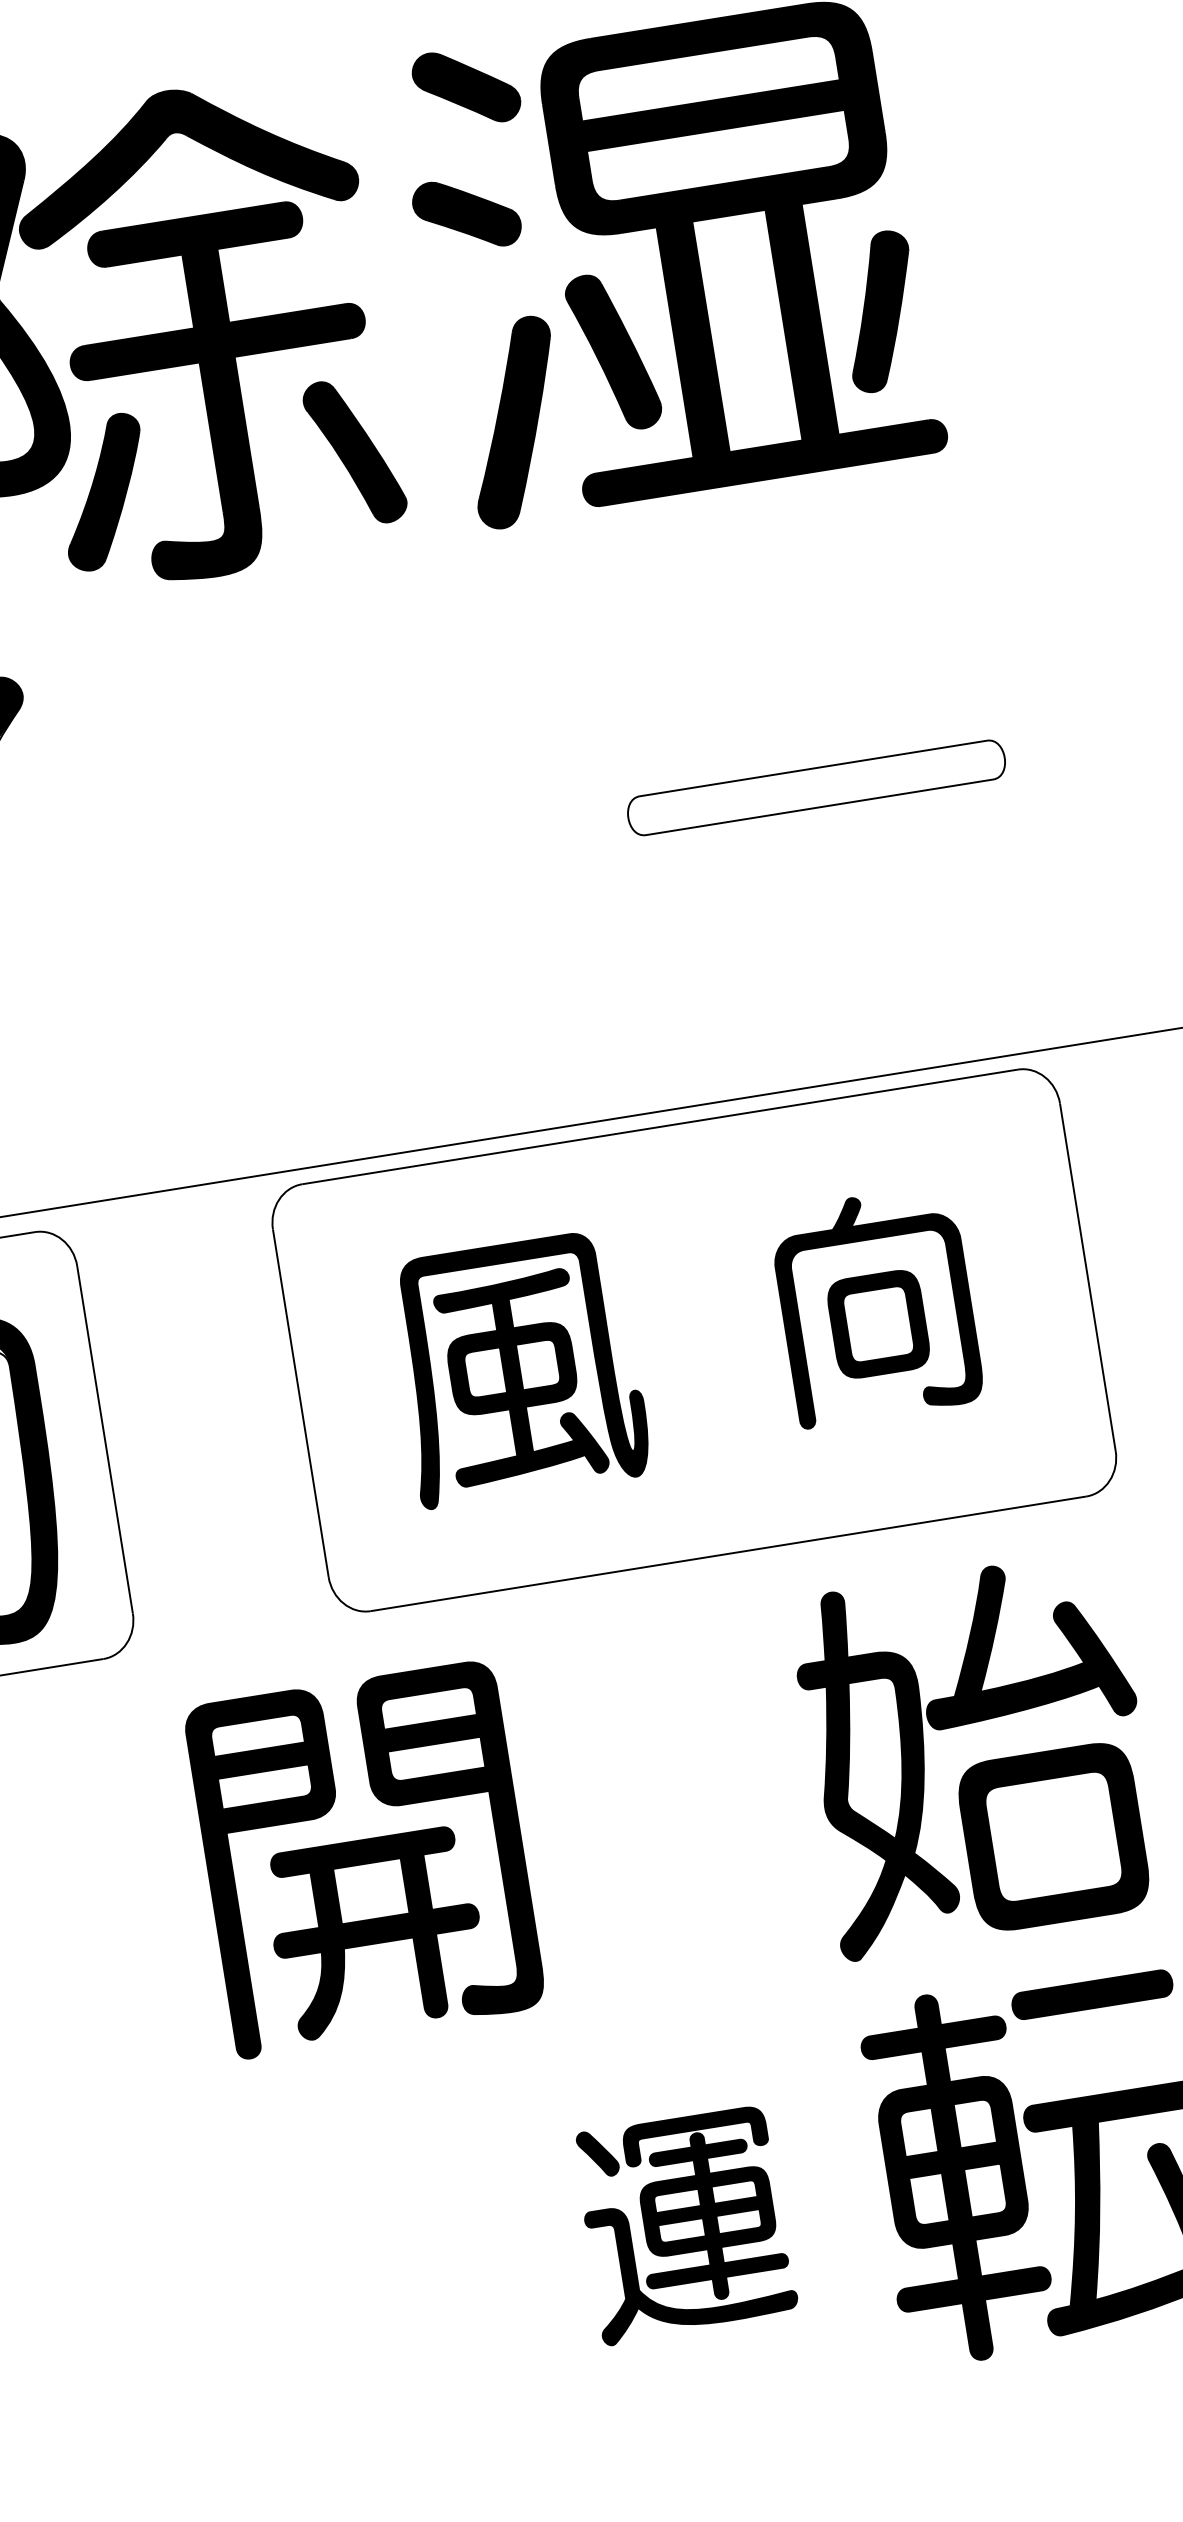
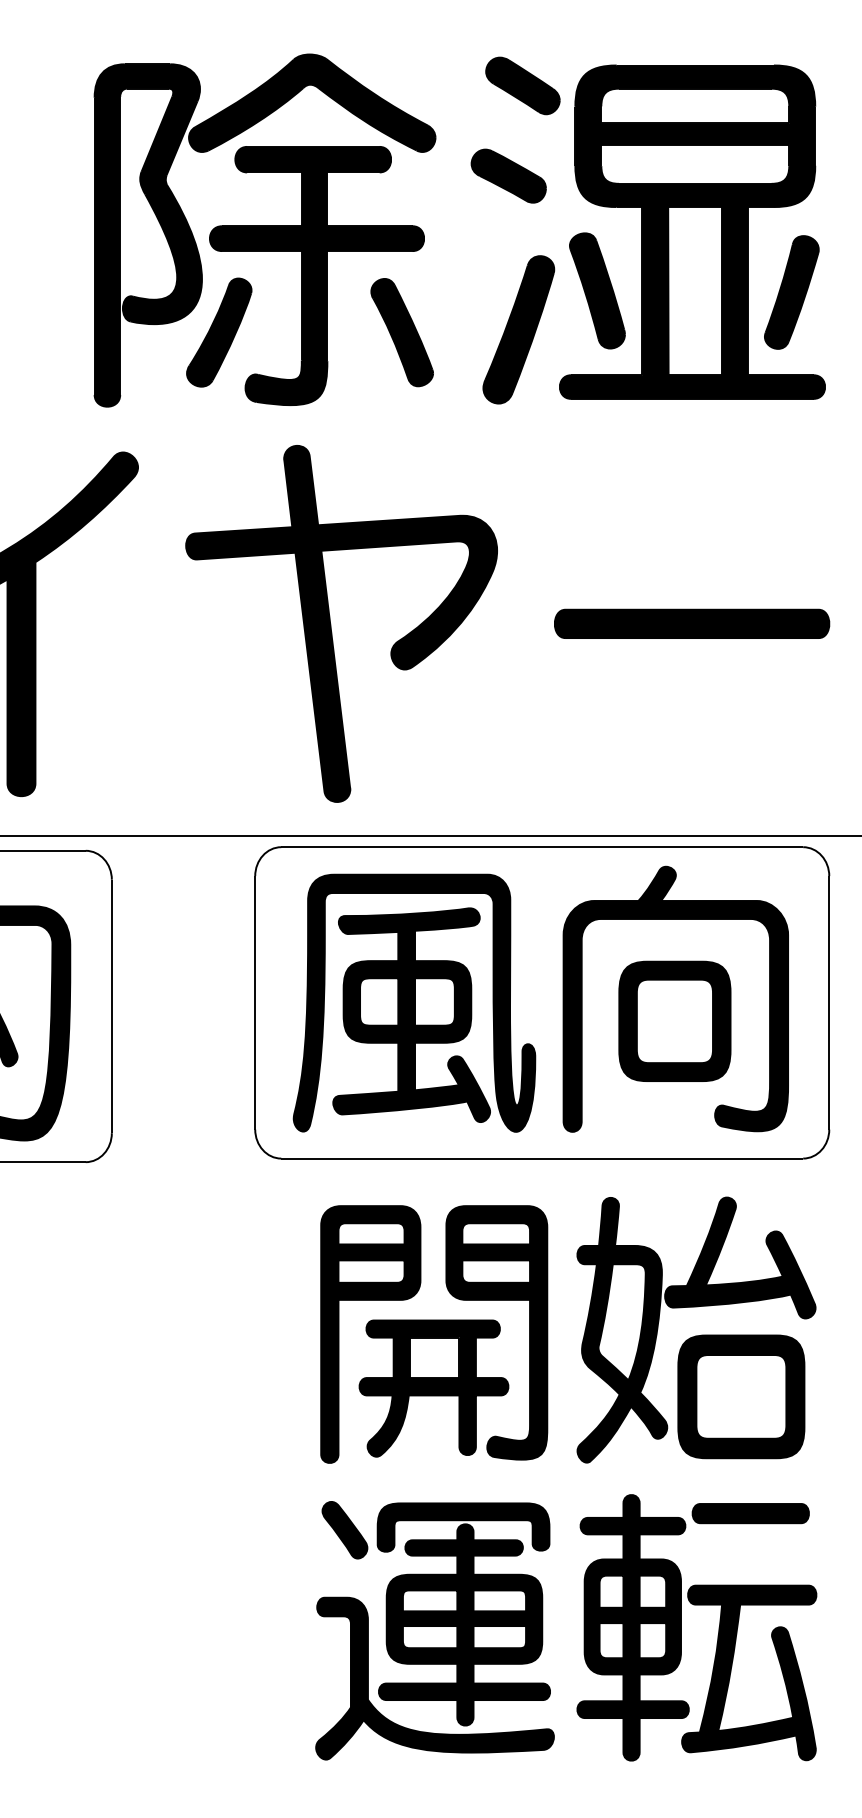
fill: (815, 787) -> (691, 623), added
part: (322, 867) -> (331, 624), added
part: (876, 1305) -> (675, 998), size x1.67
part: (519, 1367) -> (414, 1002), size x1.43
part: (365, 1859) -> (434, 1334), moved
part: (684, 2224) -> (434, 1630), size x1.67

